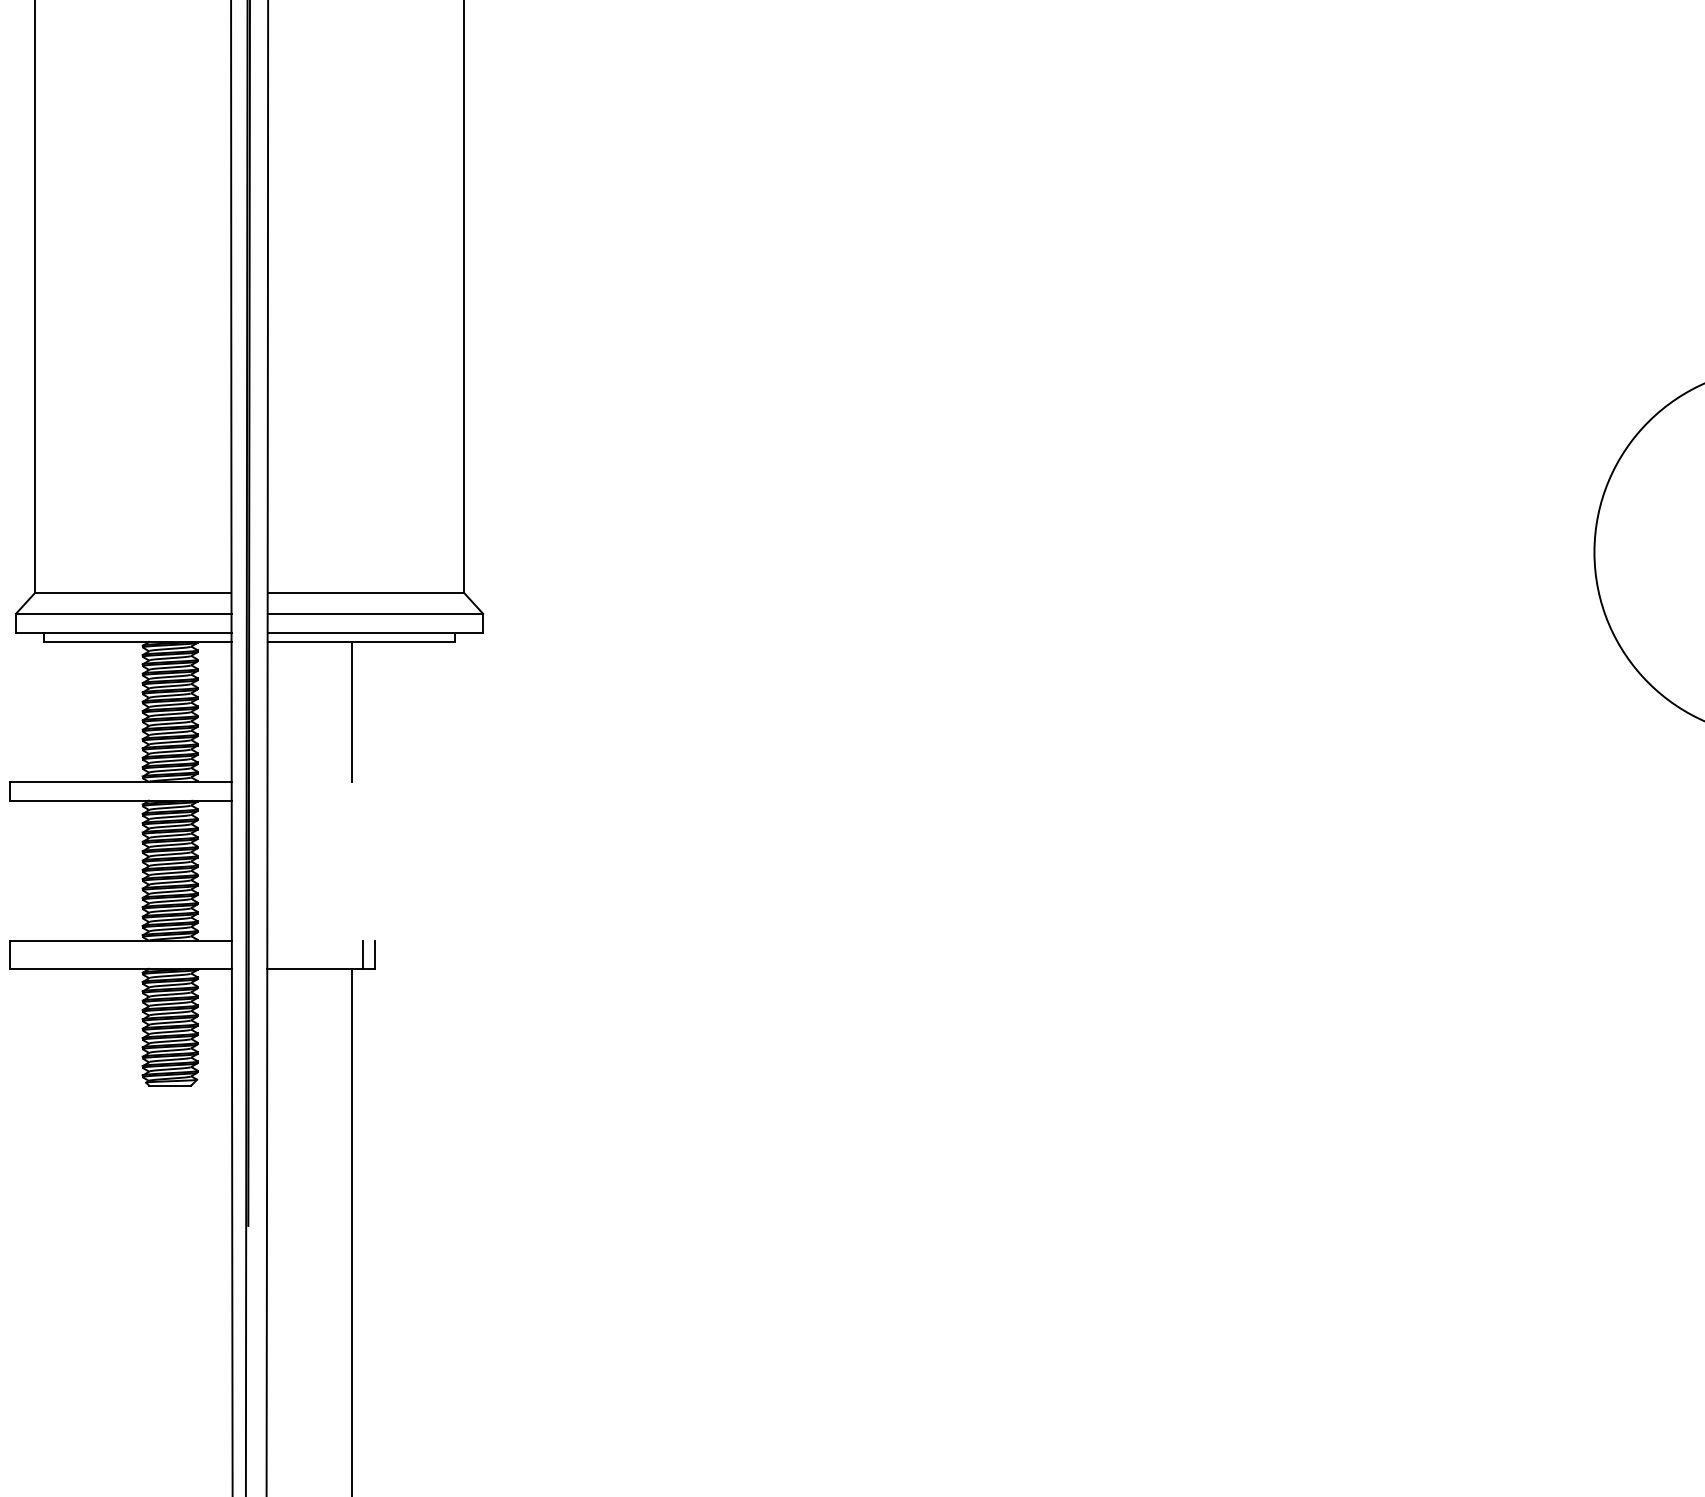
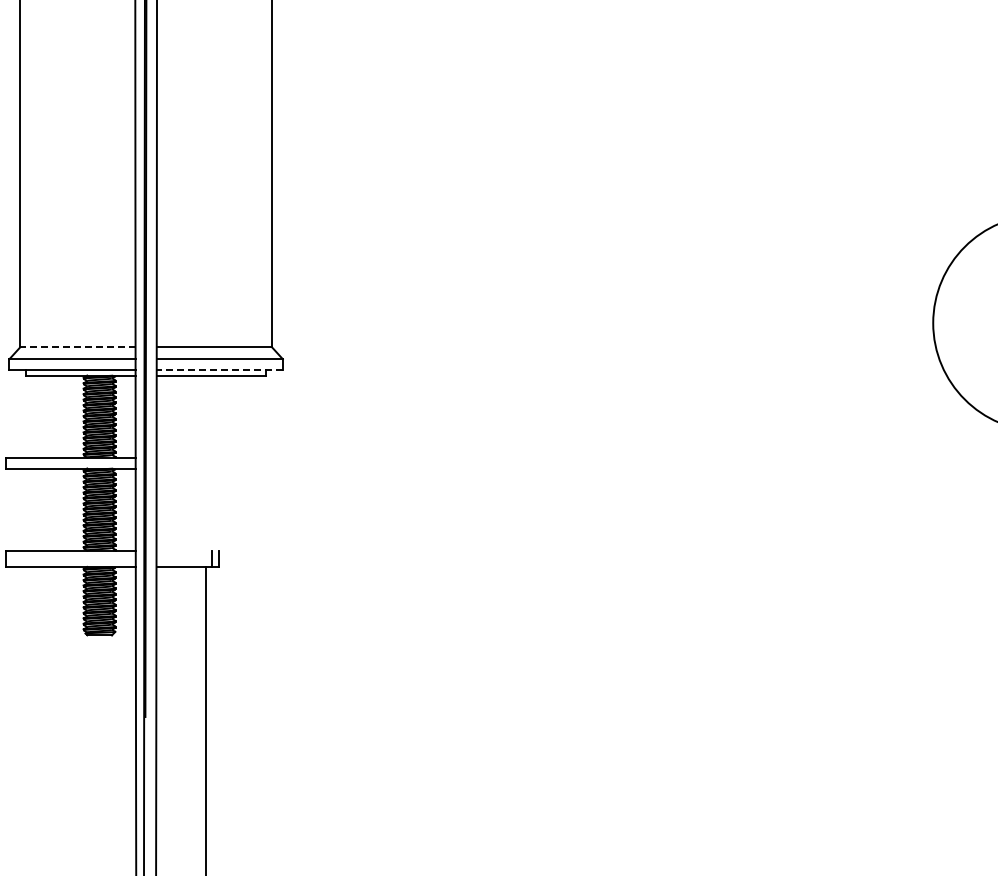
line: (132, 593) -> (77, 347), solid -> dashed
line: (374, 633) -> (219, 370), solid -> dashed
line: (352, 711) -> (206, 416), removed

